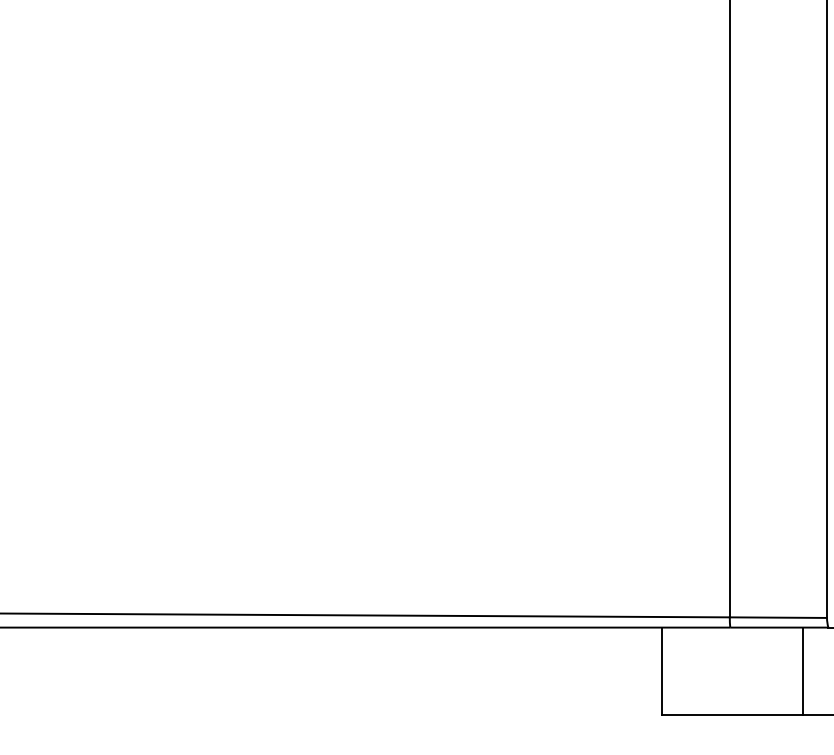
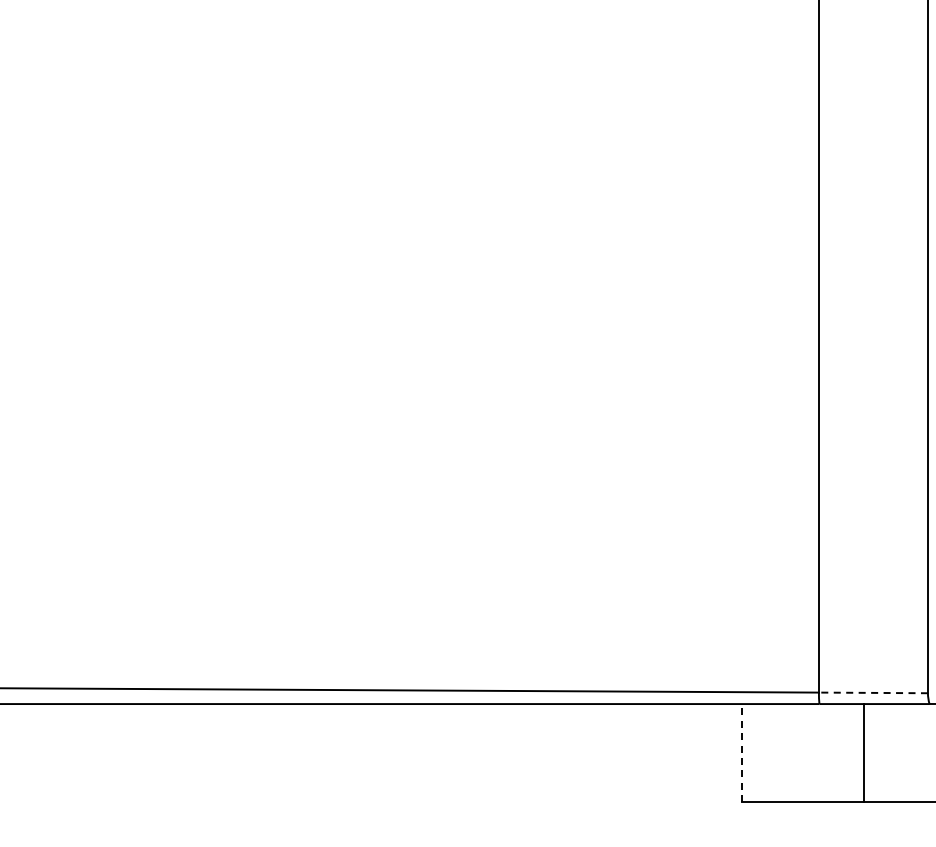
line: (778, 617) -> (873, 692), solid -> dashed
line: (661, 670) -> (742, 752), solid -> dashed
line: (802, 671) -> (863, 753), moved

